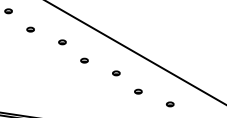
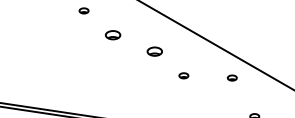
part: (84, 60) -> (113, 34), size x1.6
part: (116, 73) -> (155, 51), size x1.6
part: (170, 104) -> (232, 78), moved

